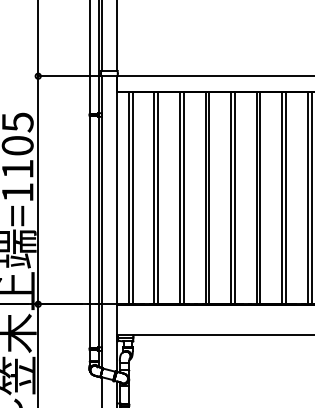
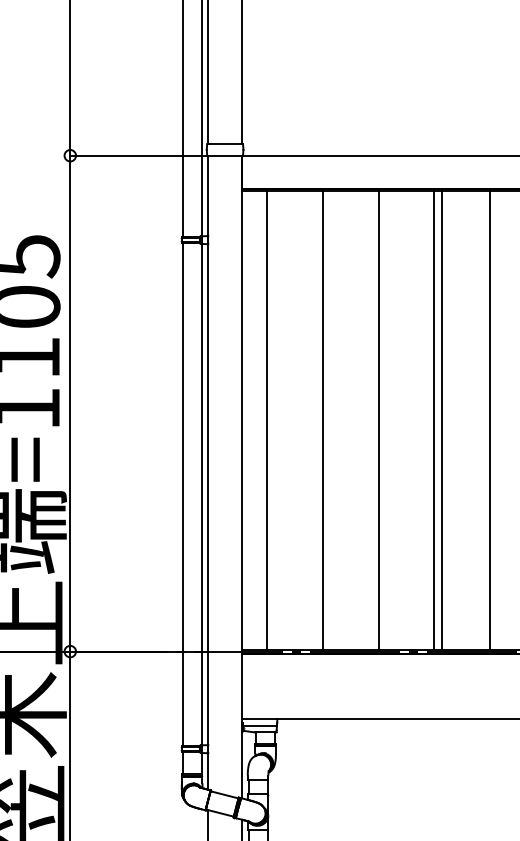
line: (132, 197) -> (275, 419), removed
line: (158, 197) -> (331, 419), removed
line: (183, 197) -> (386, 419), removed
line: (234, 197) -> (497, 419), removed

